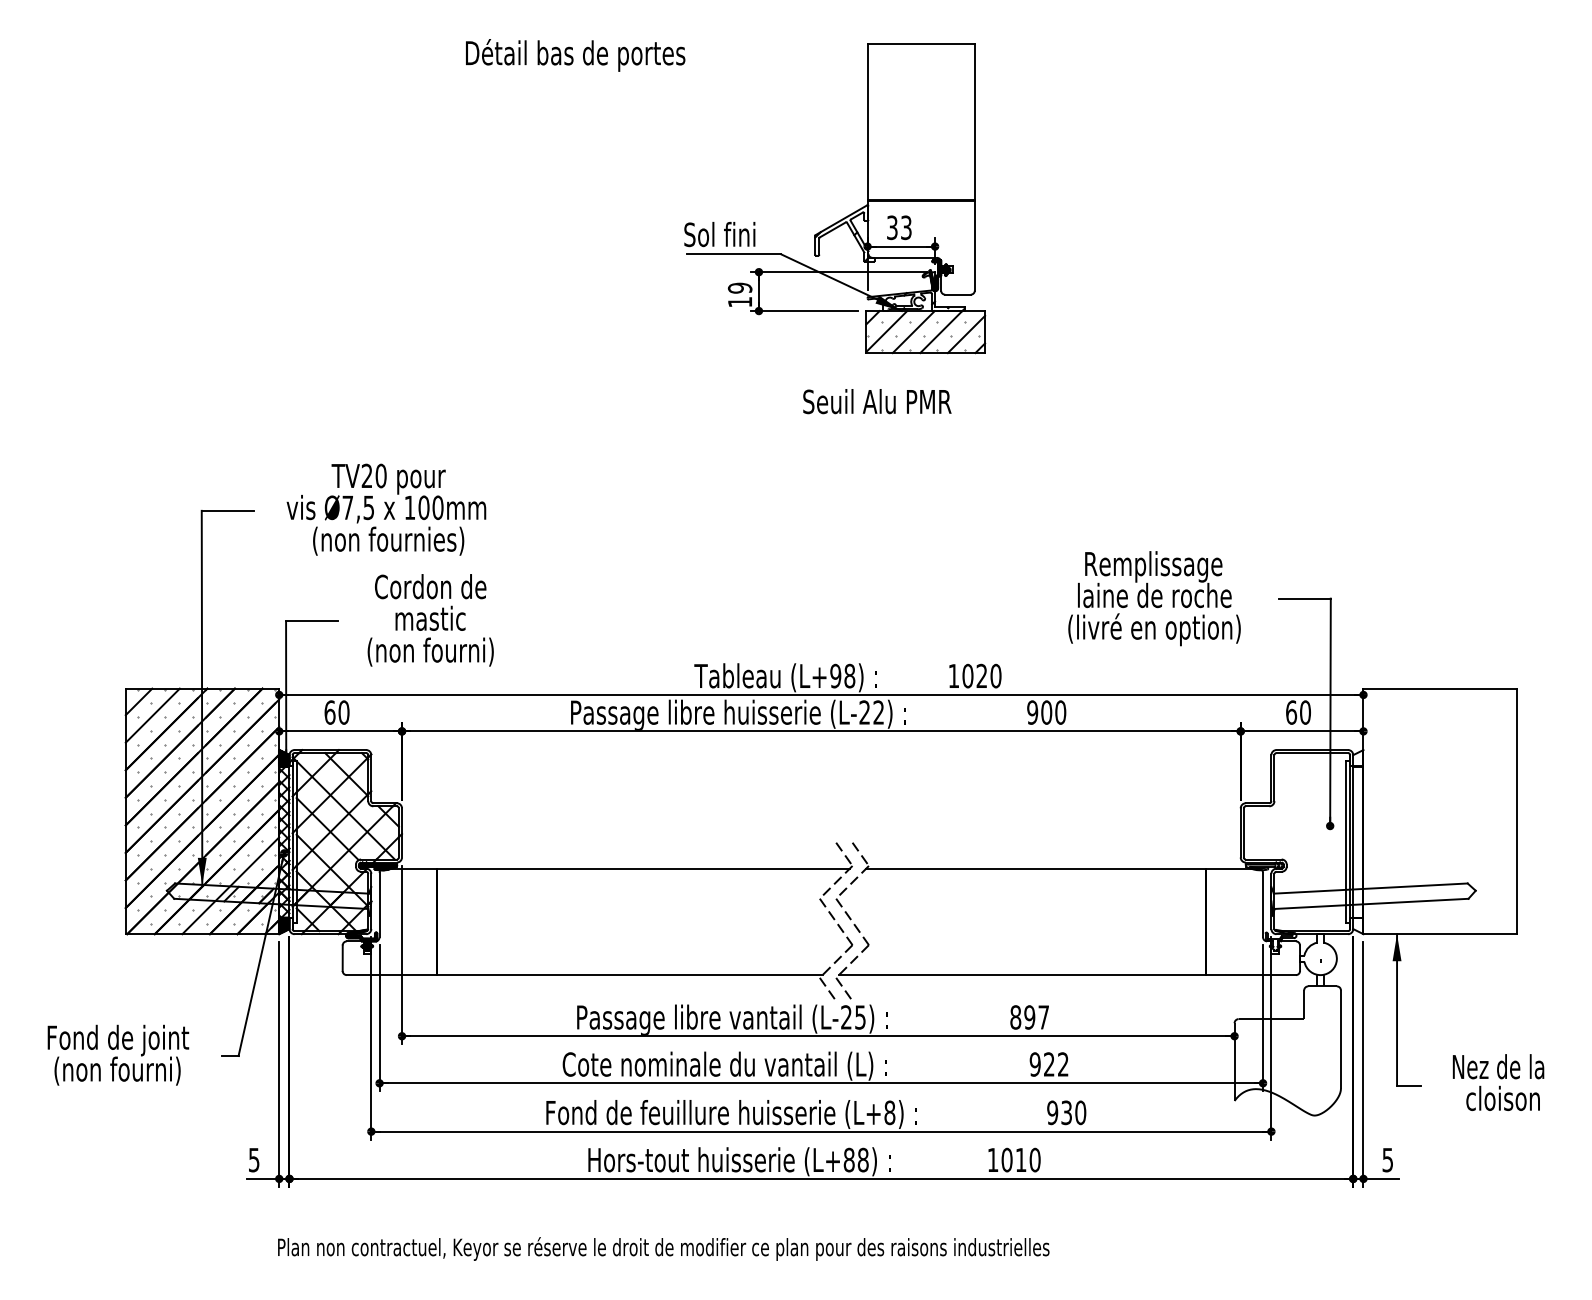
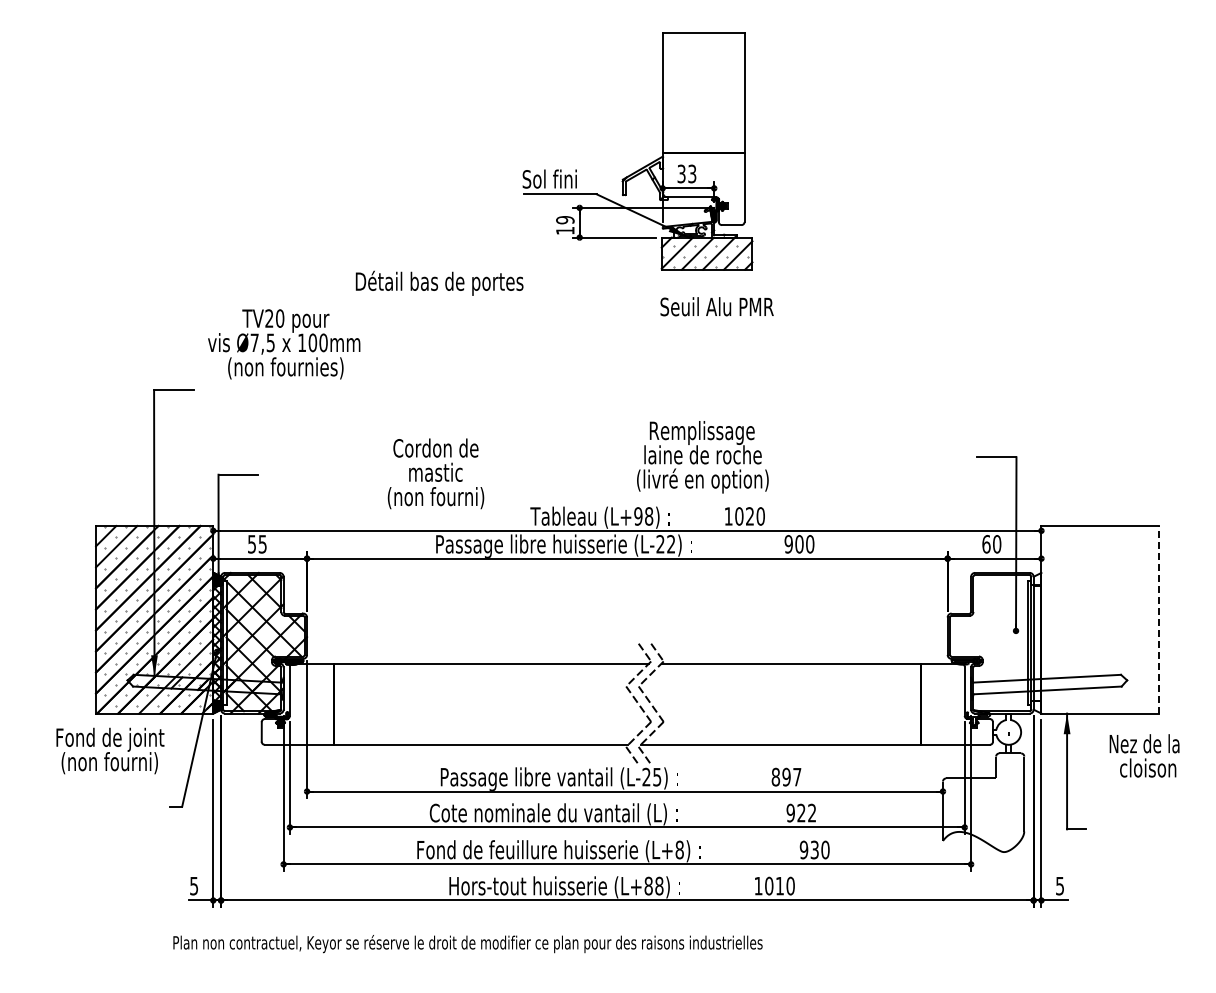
text: (575, 54) -> (439, 282), moved
text: (876, 401) -> (716, 306), moved
text: (386, 509) -> (284, 344), moved
text: (1154, 598) -> (702, 457), moved
text: (430, 619) -> (435, 473), moved
text: (337, 712) -> (257, 544), 60 -> 55
line: (1516, 811) -> (1158, 619), solid -> dashed
text: (118, 1054) -> (110, 750), moved
text: (1498, 1082) -> (1144, 755), moved
text: (663, 1249) -> (467, 944), moved

